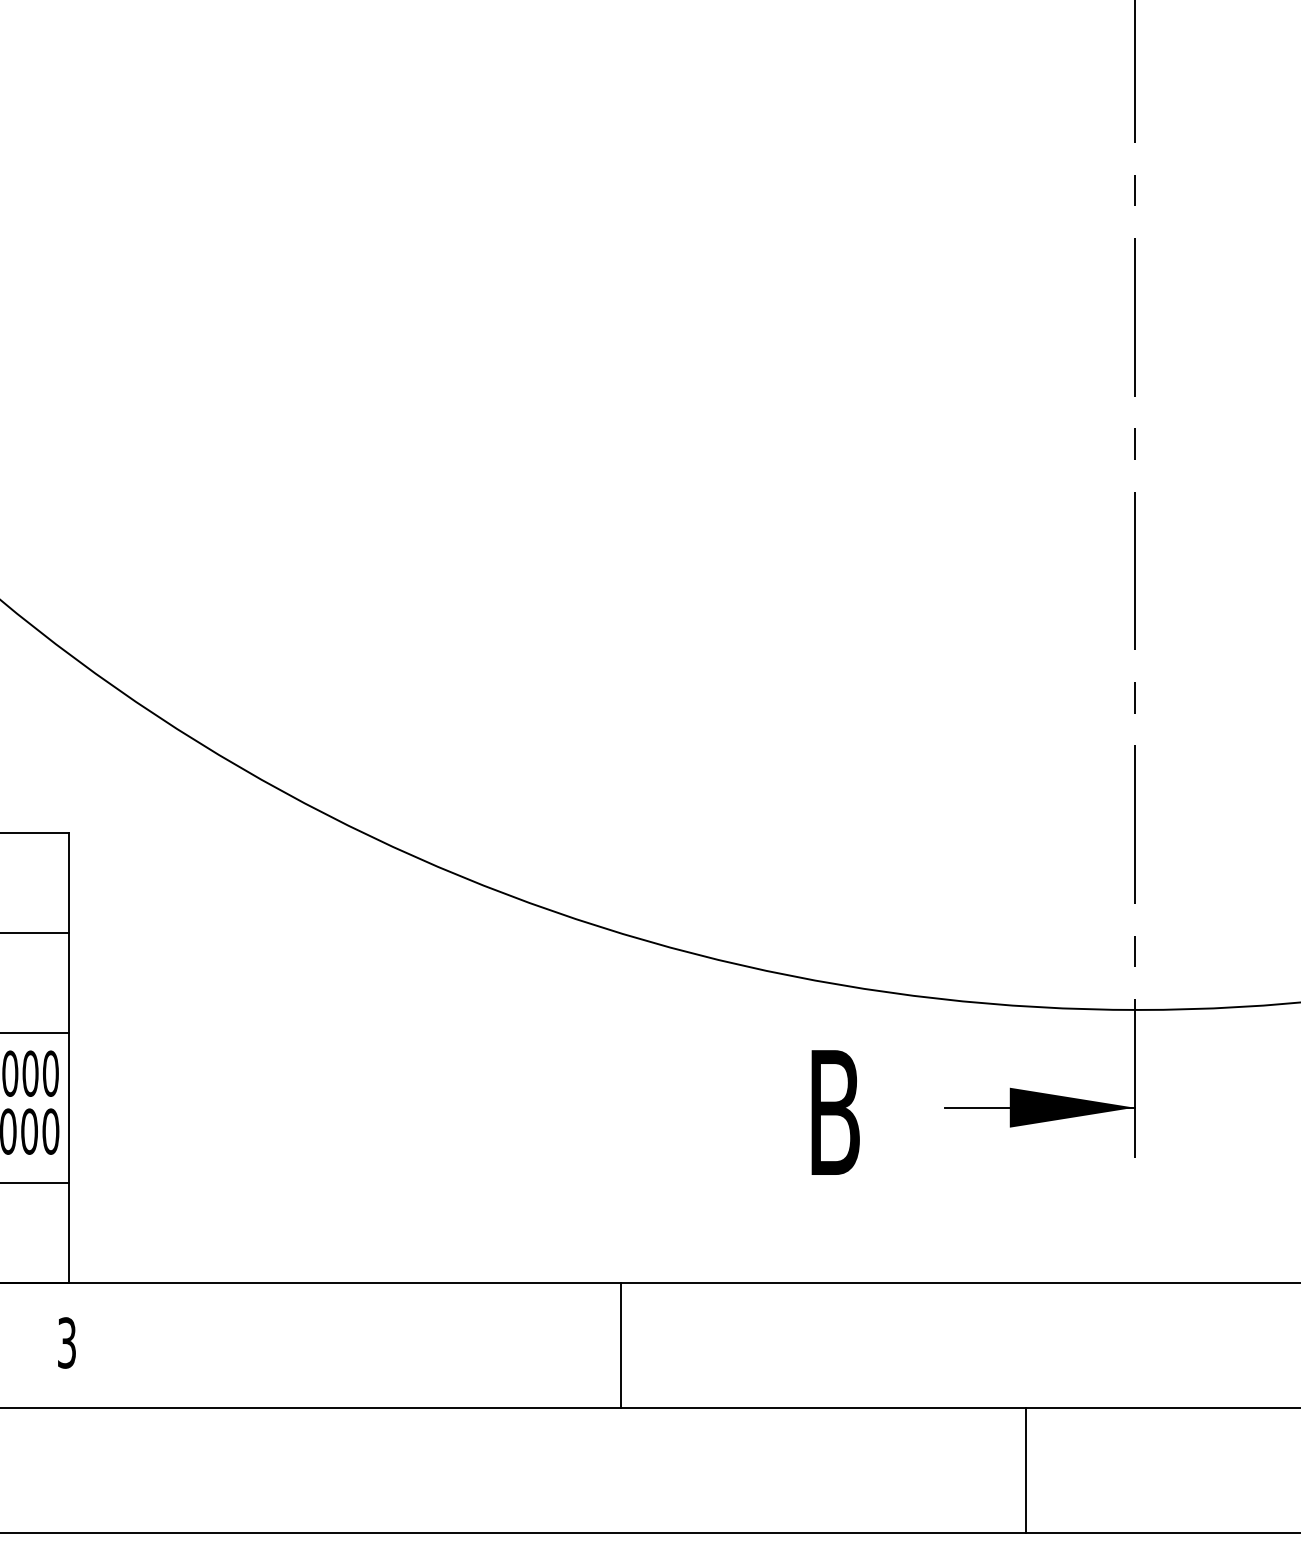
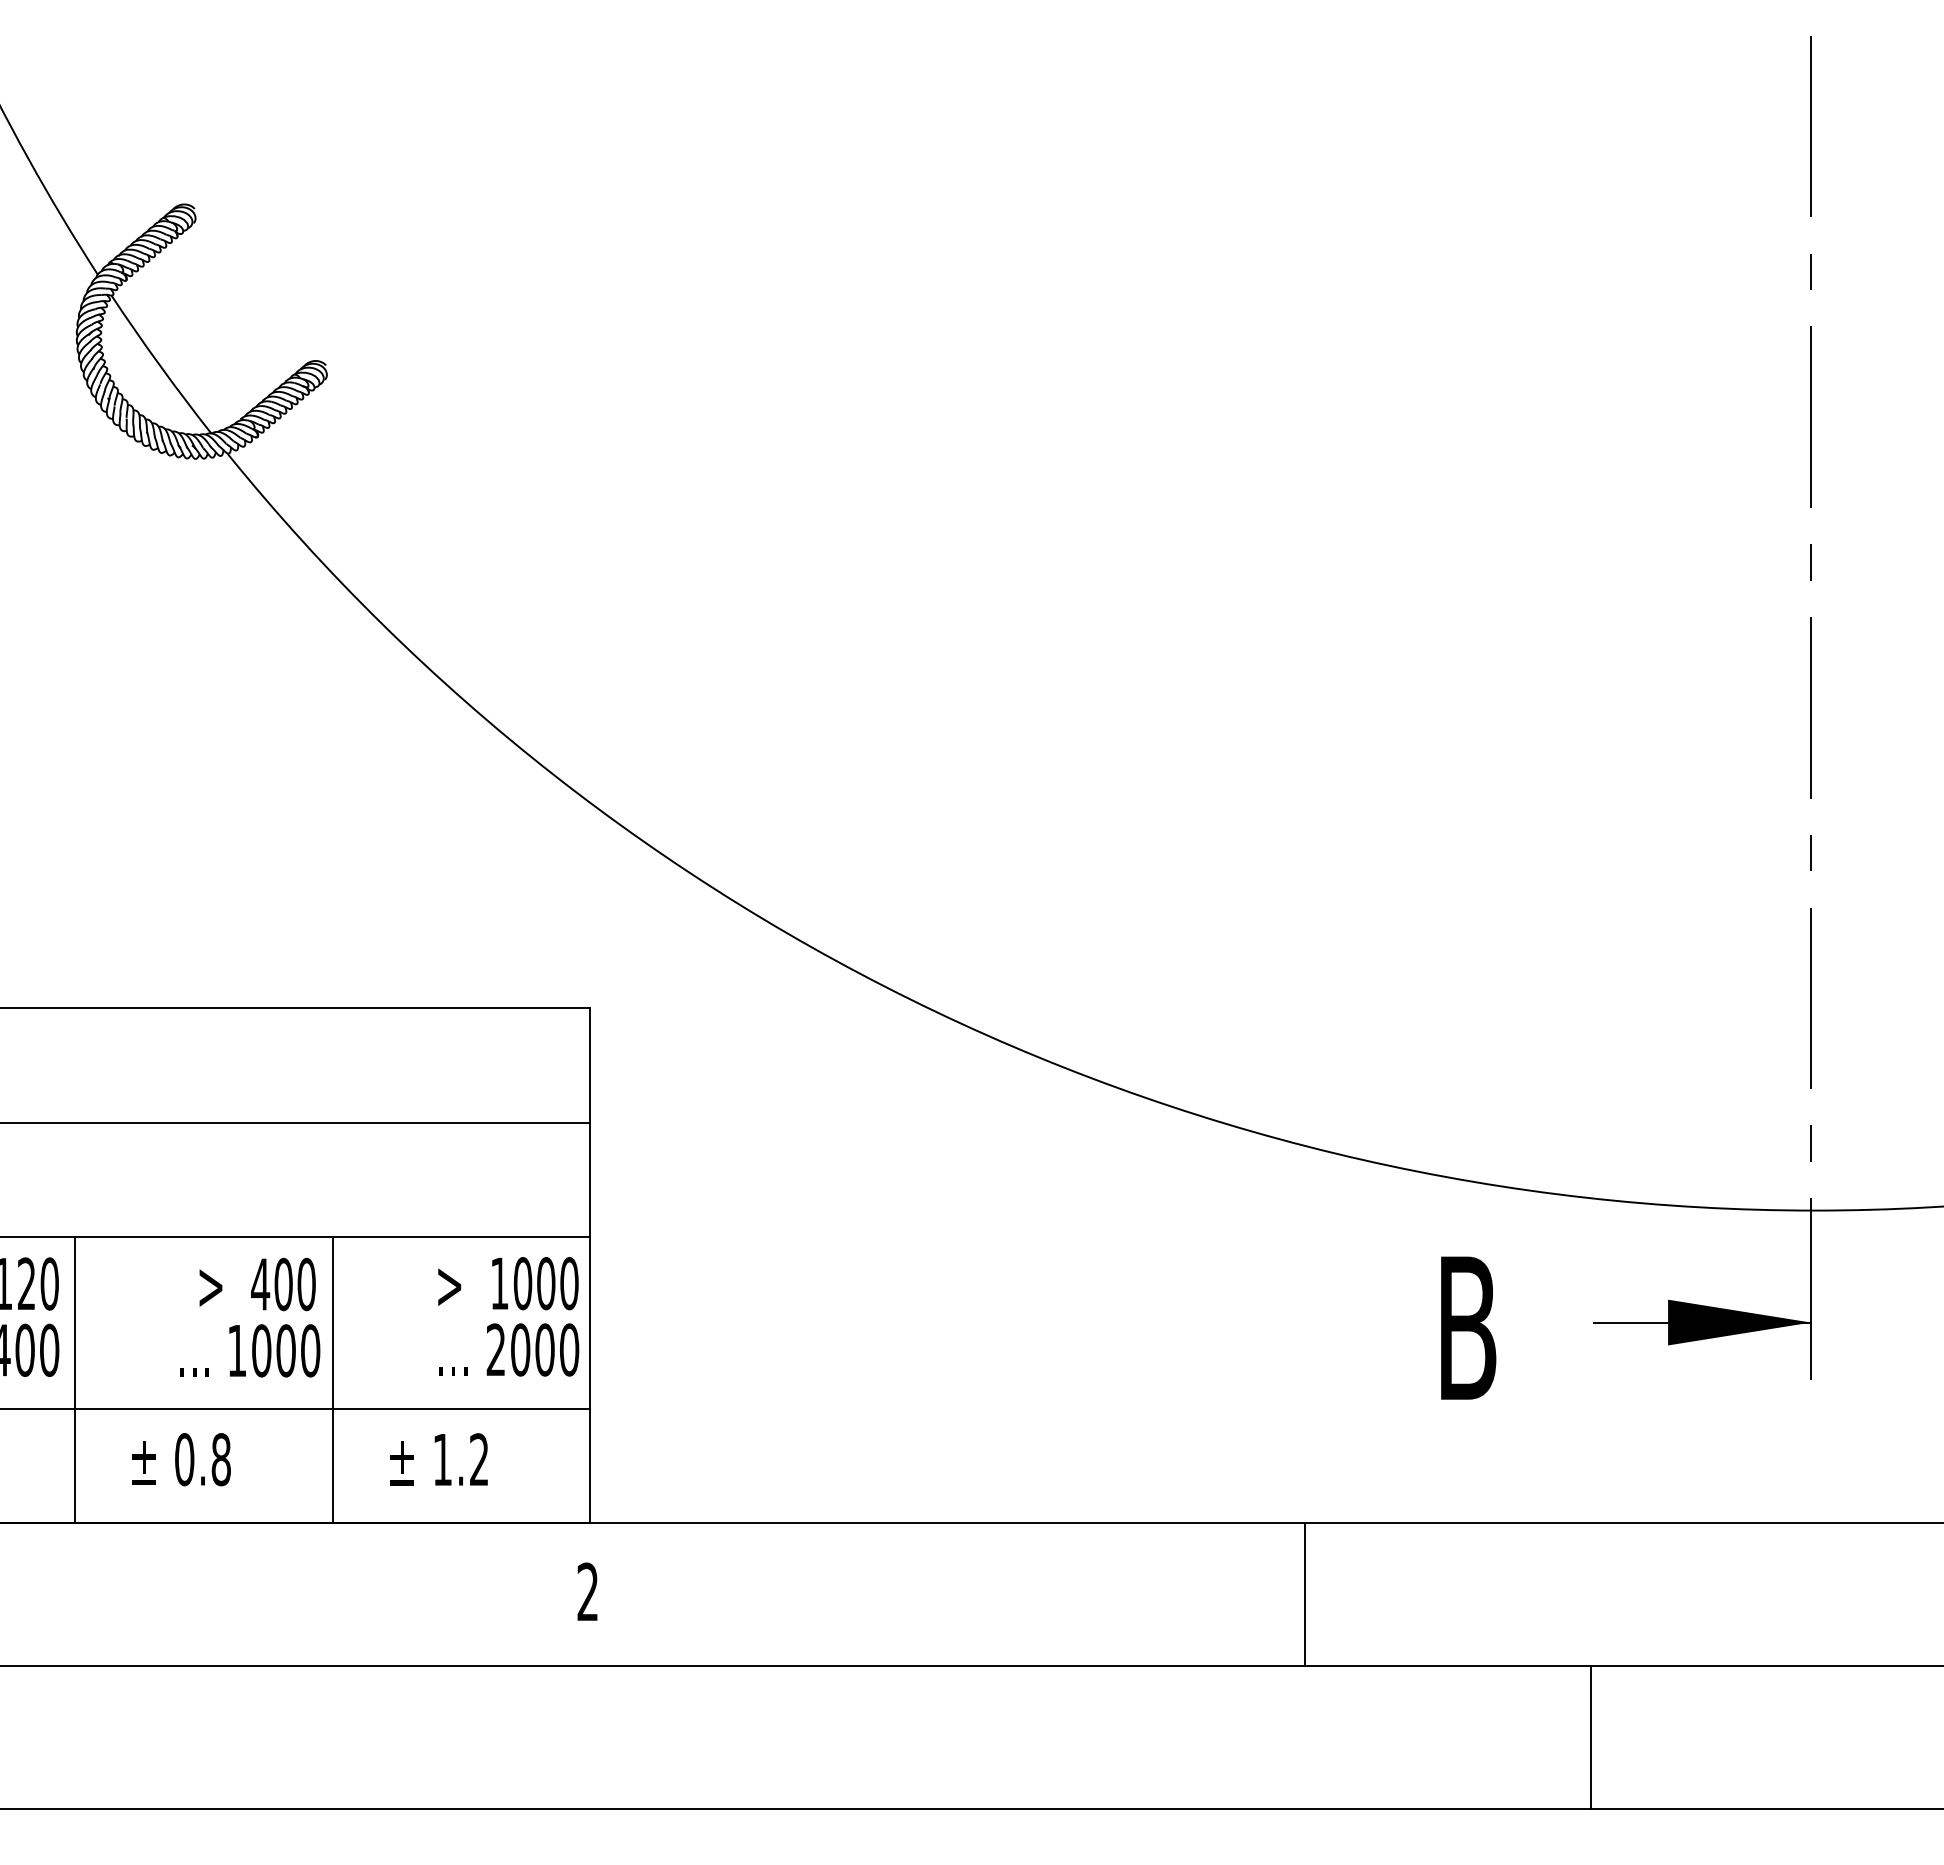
text: (66, 1342) -> (587, 1591), 3 -> 2
line: (620, 1345) -> (1305, 1594), moved
line: (1026, 1469) -> (1591, 1737), moved

